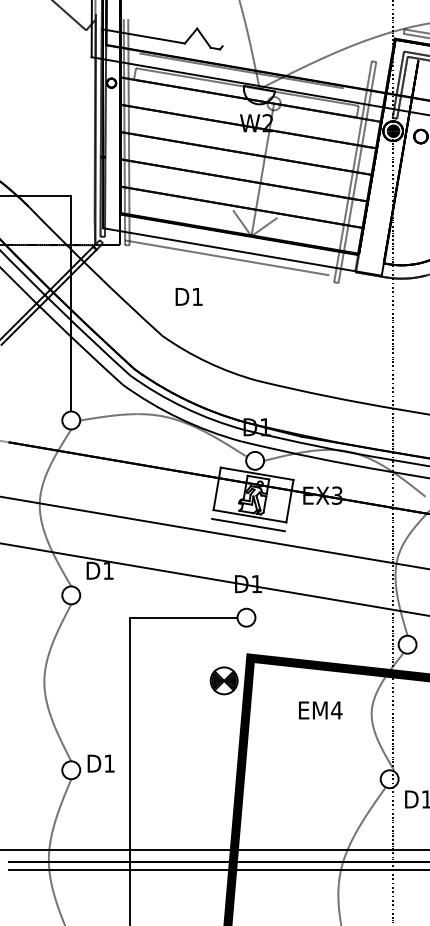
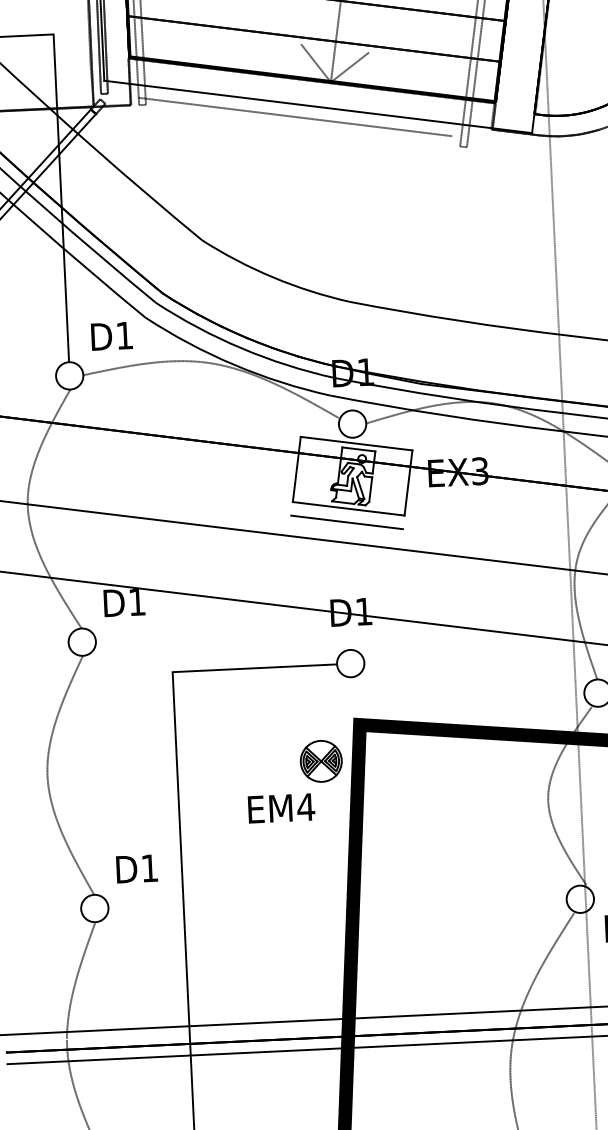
text: (188, 296) -> (110, 335), moved
text: (320, 710) -> (281, 808), moved
text: (100, 763) -> (136, 868), moved

